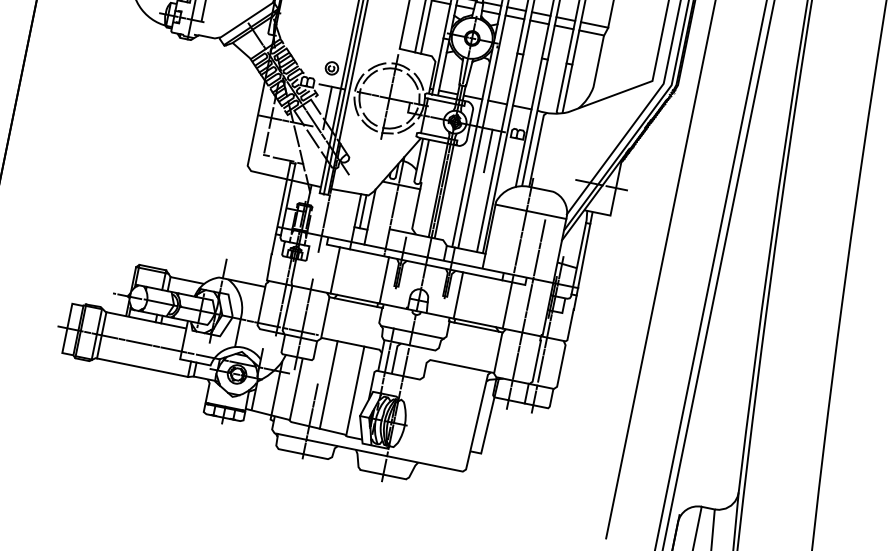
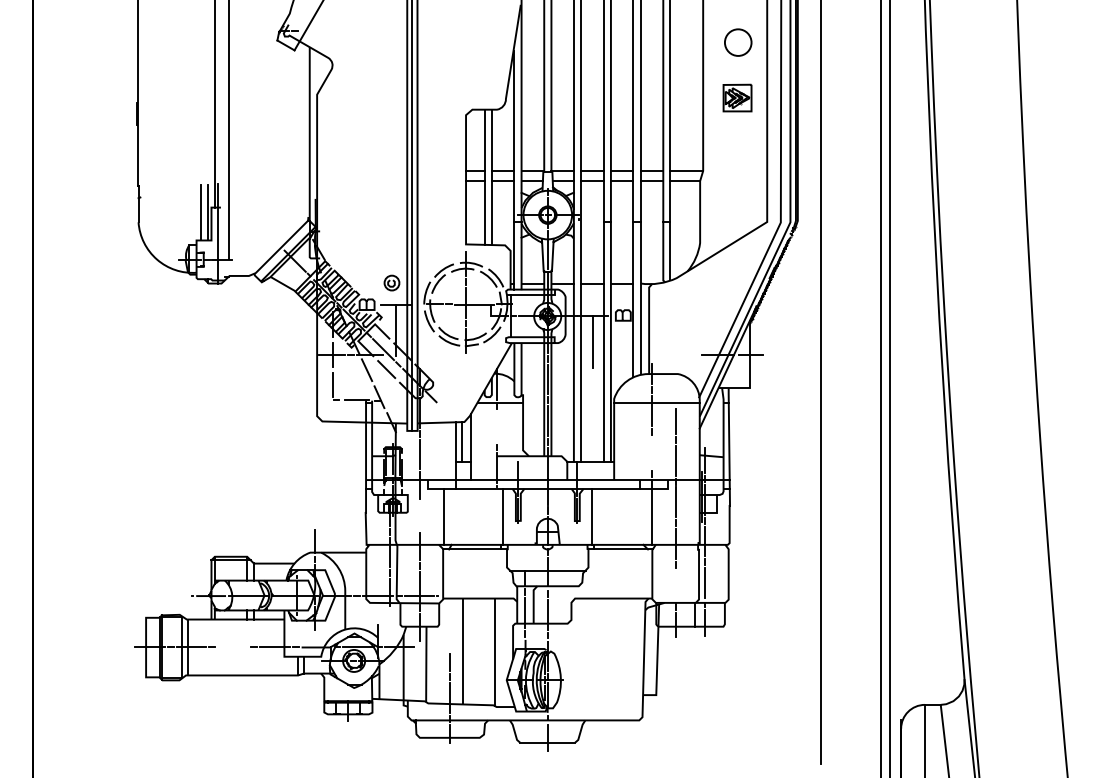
line: (395, 204) -> (497, 426), removed
line: (518, 252) -> (651, 452), removed
line: (138, 342) -> (232, 647), removed
line: (515, 366) -> (675, 585), removed

